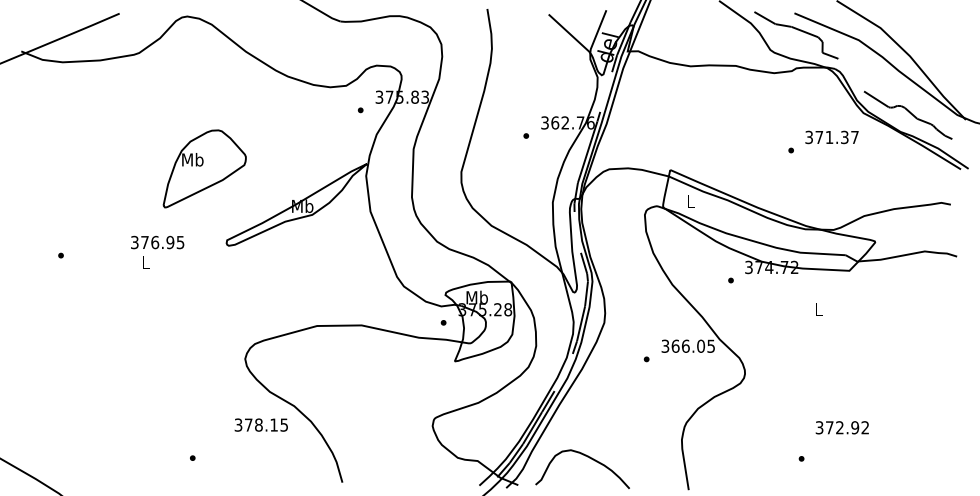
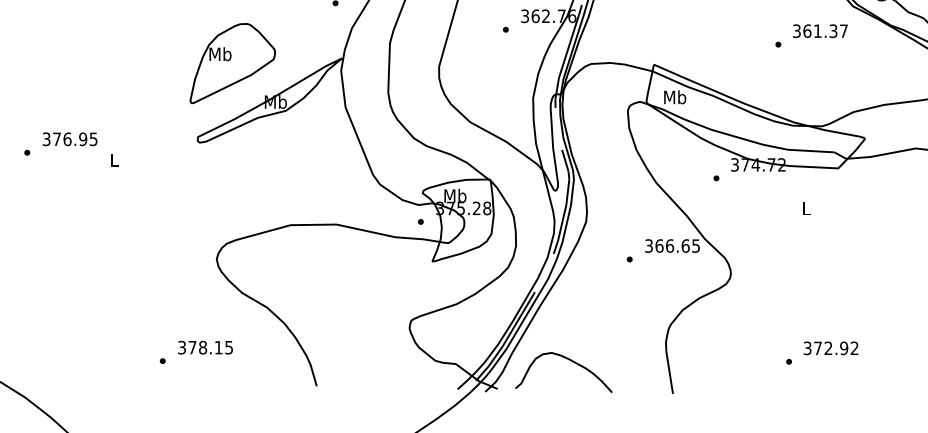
text: (819, 137) -> (807, 31), 371.37 -> 361.37
part: (204, 168) -> (232, 63), moved
text: (690, 201) -> (674, 97), L -> Mb
text: (157, 242) -> (69, 139), moved
text: (701, 345) -> (686, 245), 366.05 -> 366.65
text: (260, 424) -> (204, 347), moved
text: (841, 427) -> (830, 348), moved

